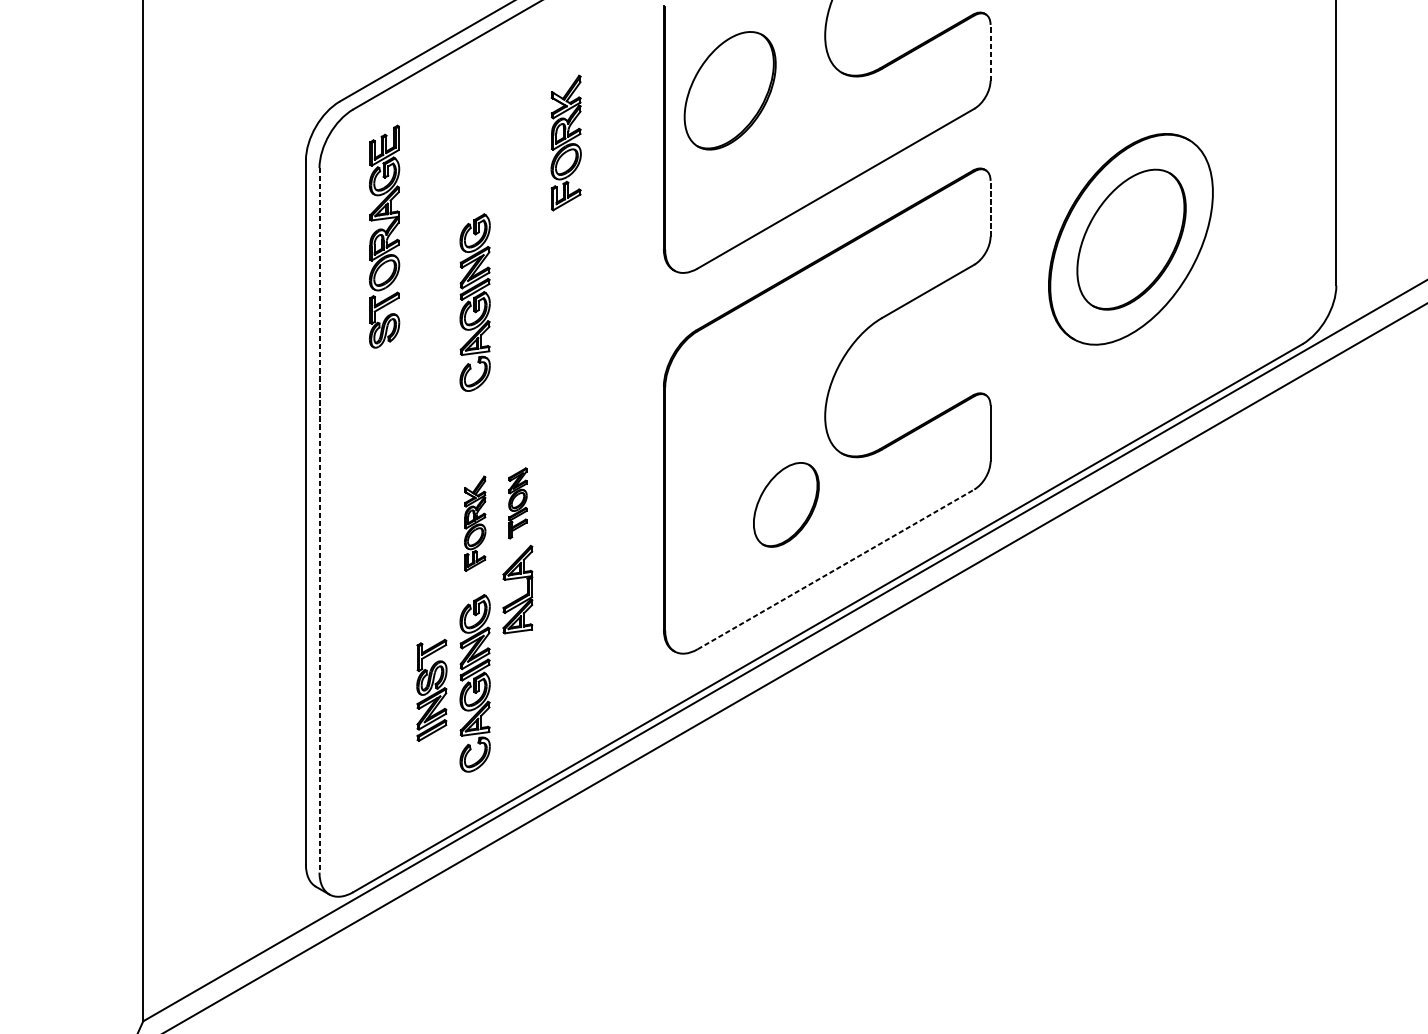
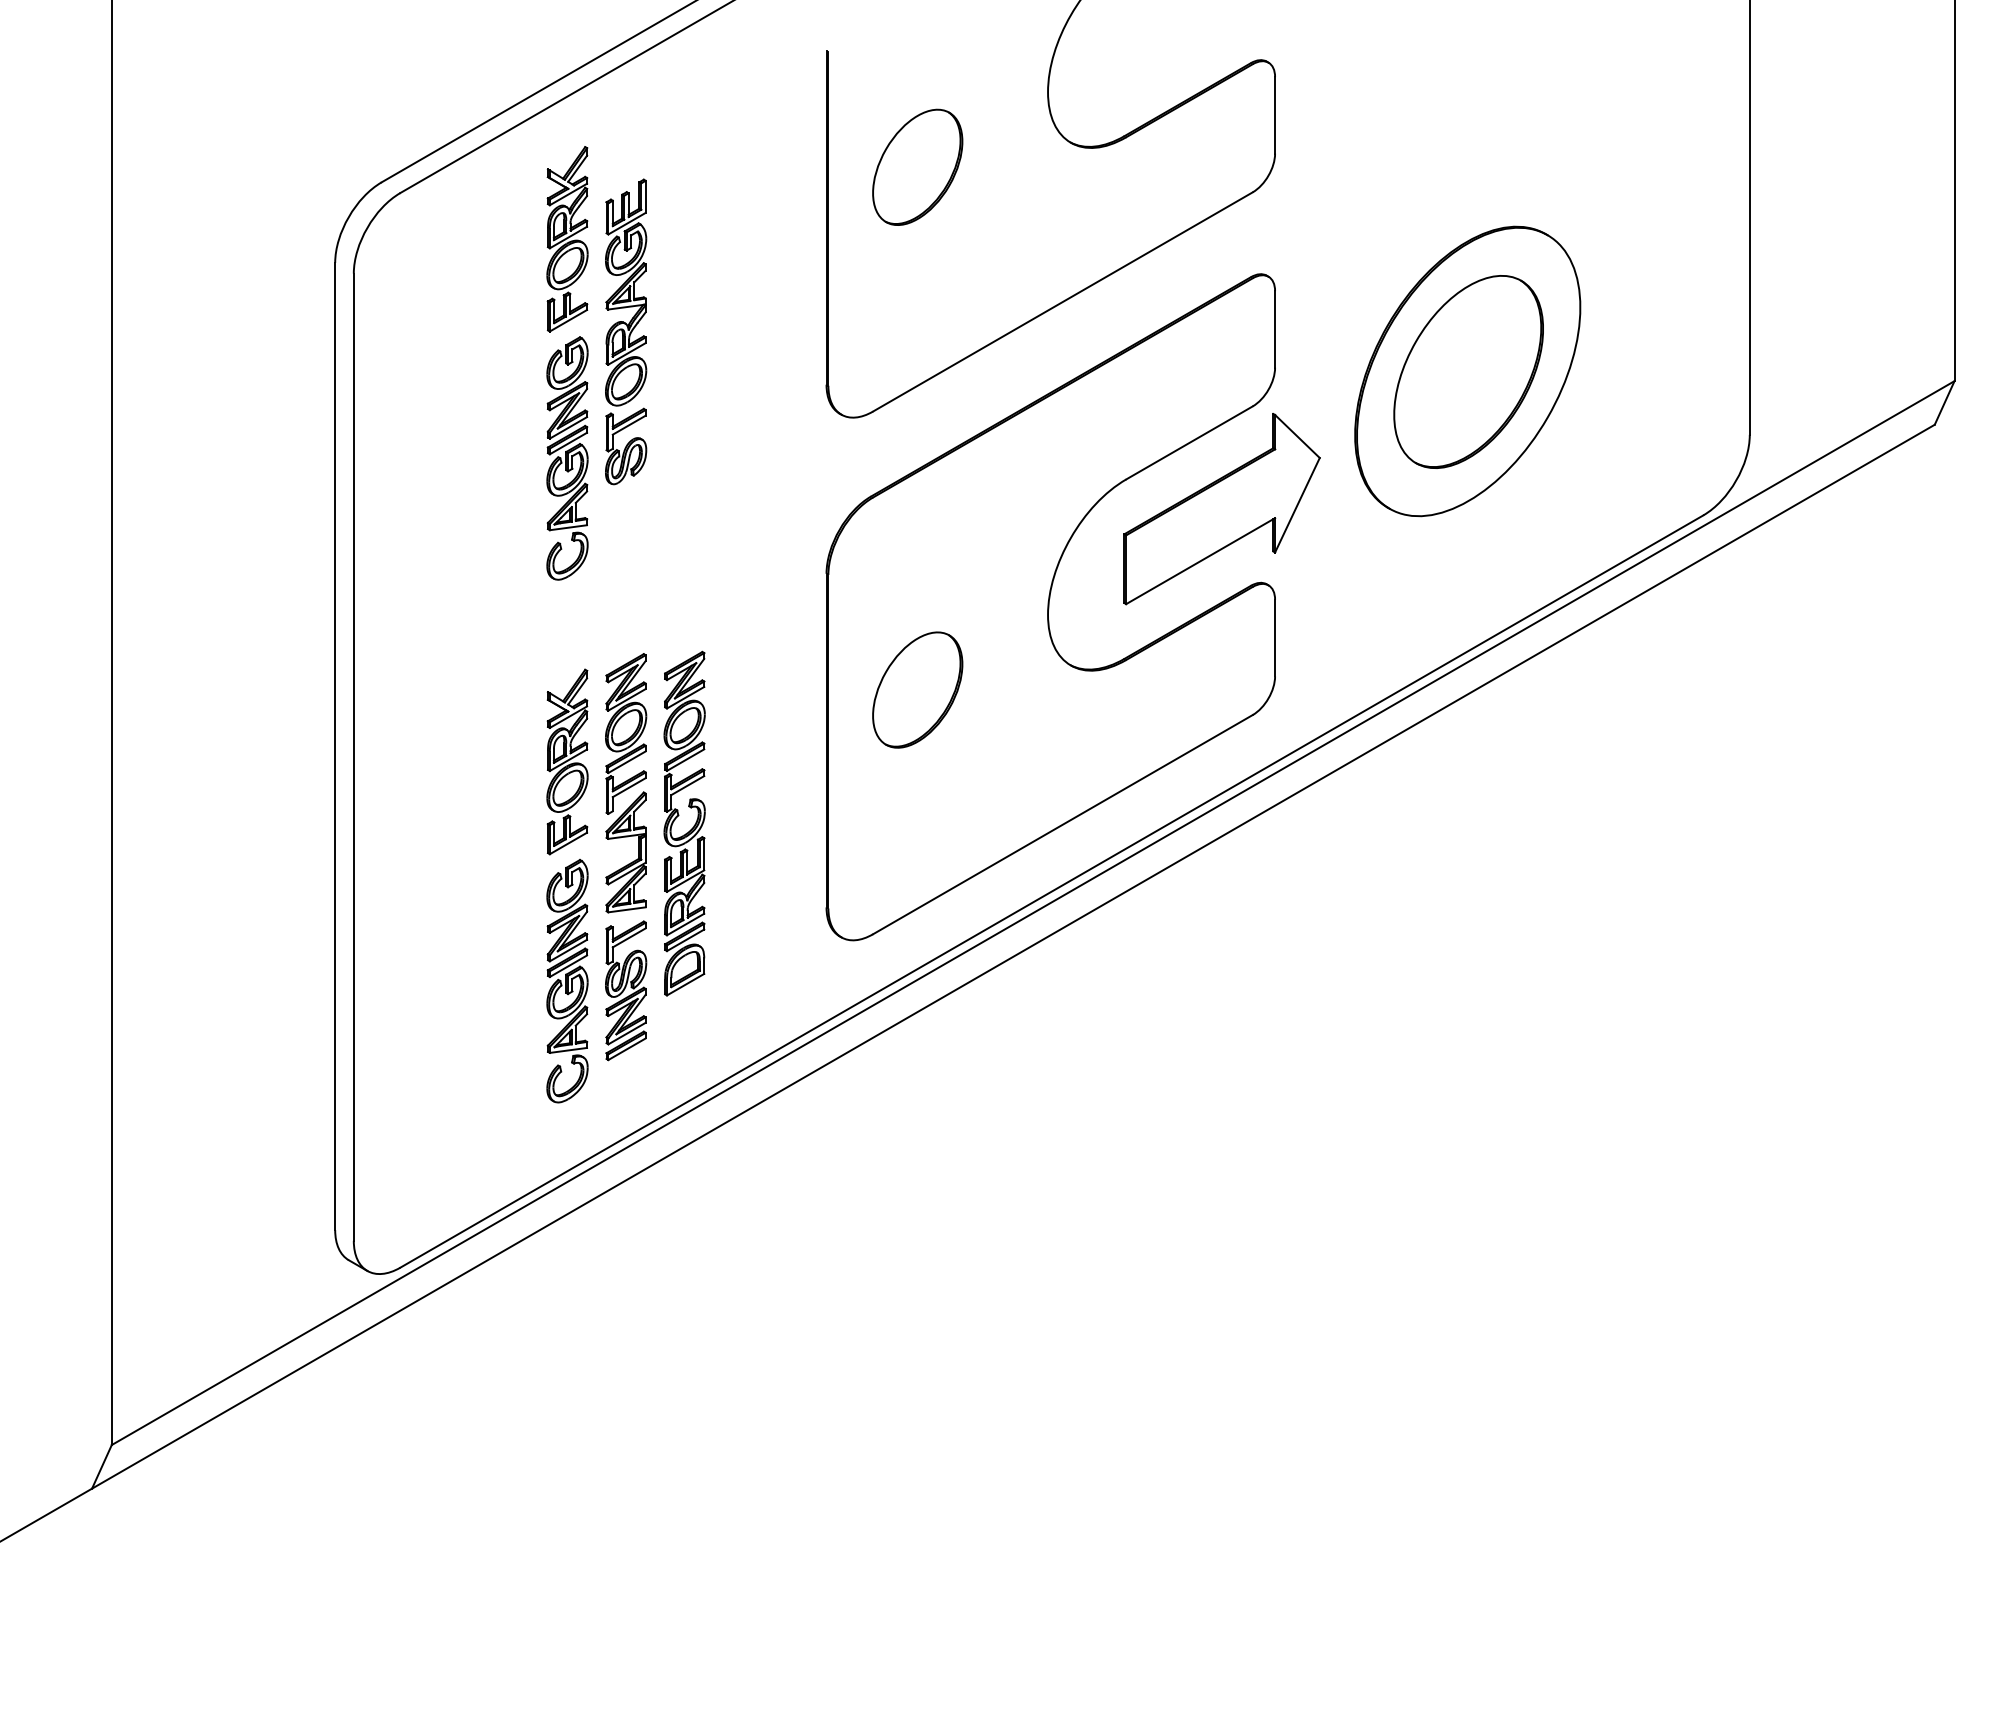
line: (990, 52) -> (1275, 114), dashed -> solid
part: (730, 90) -> (917, 166), size x0.71
part: (566, 143) -> (567, 239), moved
line: (990, 208) -> (1275, 328), dashed -> solid
part: (384, 236) -> (626, 331), moved
part: (951, 339) -> (1221, 509), added
part: (518, 503) -> (626, 733), size x1.67
part: (786, 504) -> (917, 689), moved
line: (319, 520) -> (353, 757), dashed -> solid
part: (475, 523) -> (567, 761), size x1.43
line: (836, 569) -> (1063, 824), dashed -> solid
part: (564, 572) -> (690, 829), added
part: (432, 690) -> (626, 990), moved

